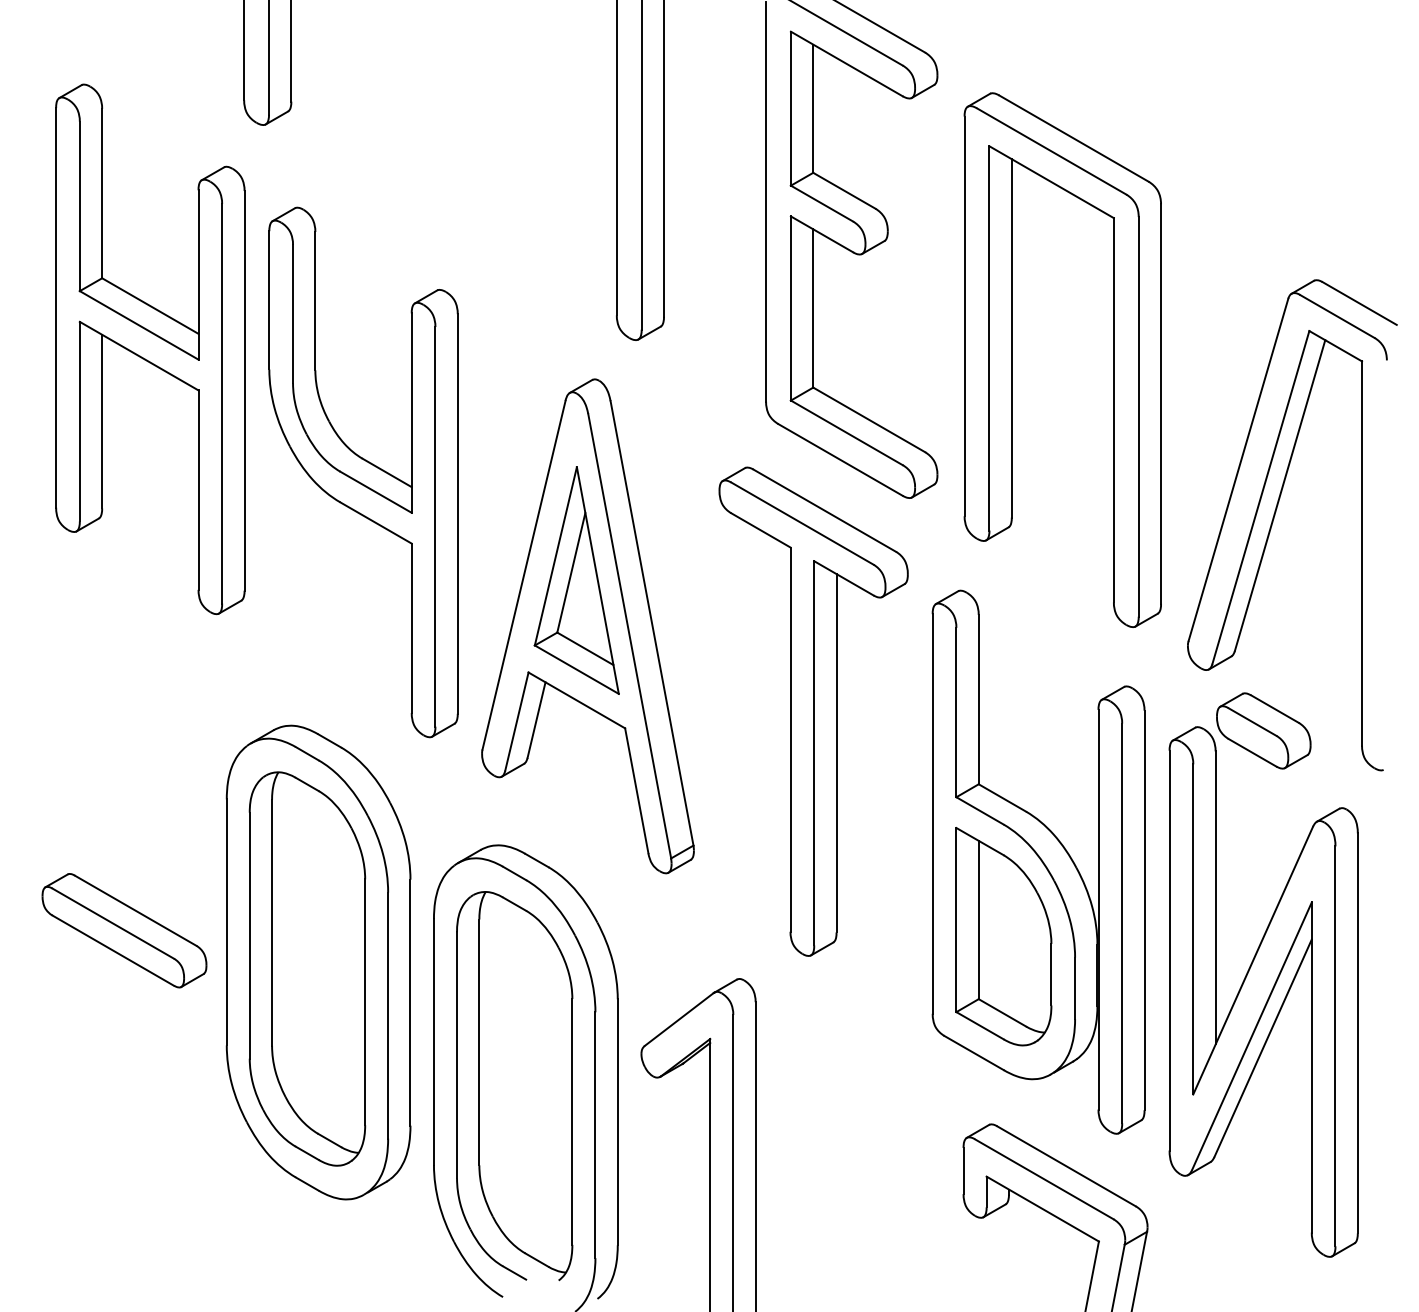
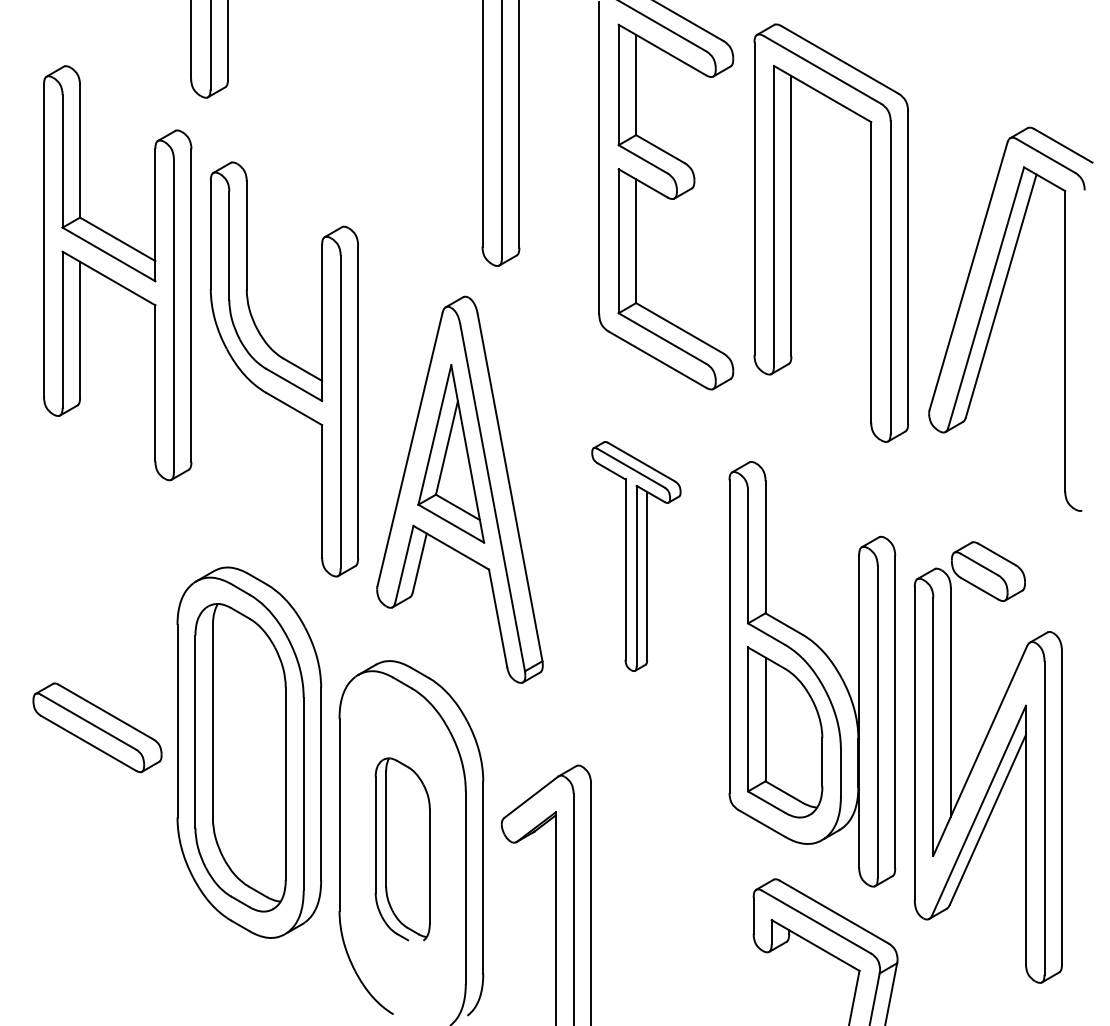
part: (1012, 359) -> (791, 232), moved
part: (1274, 519) -> (996, 314), moved
part: (813, 711) -> (636, 556), size x0.6
part: (514, 1086) -> (402, 849), size x0.6

